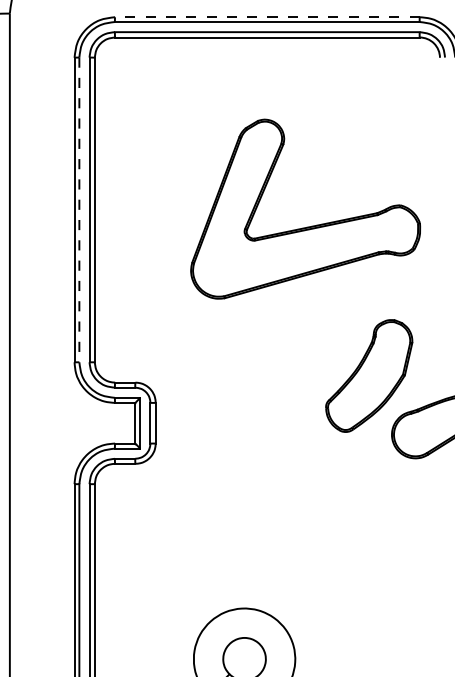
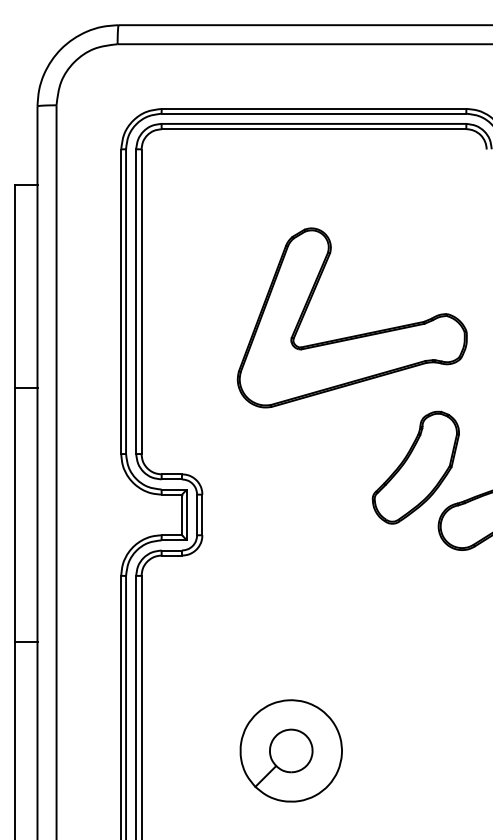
line: (266, 16) -> (313, 108), dashed -> solid
line: (79, 210) -> (126, 302), dashed -> solid
part: (310, 225) -> (357, 334), moved

